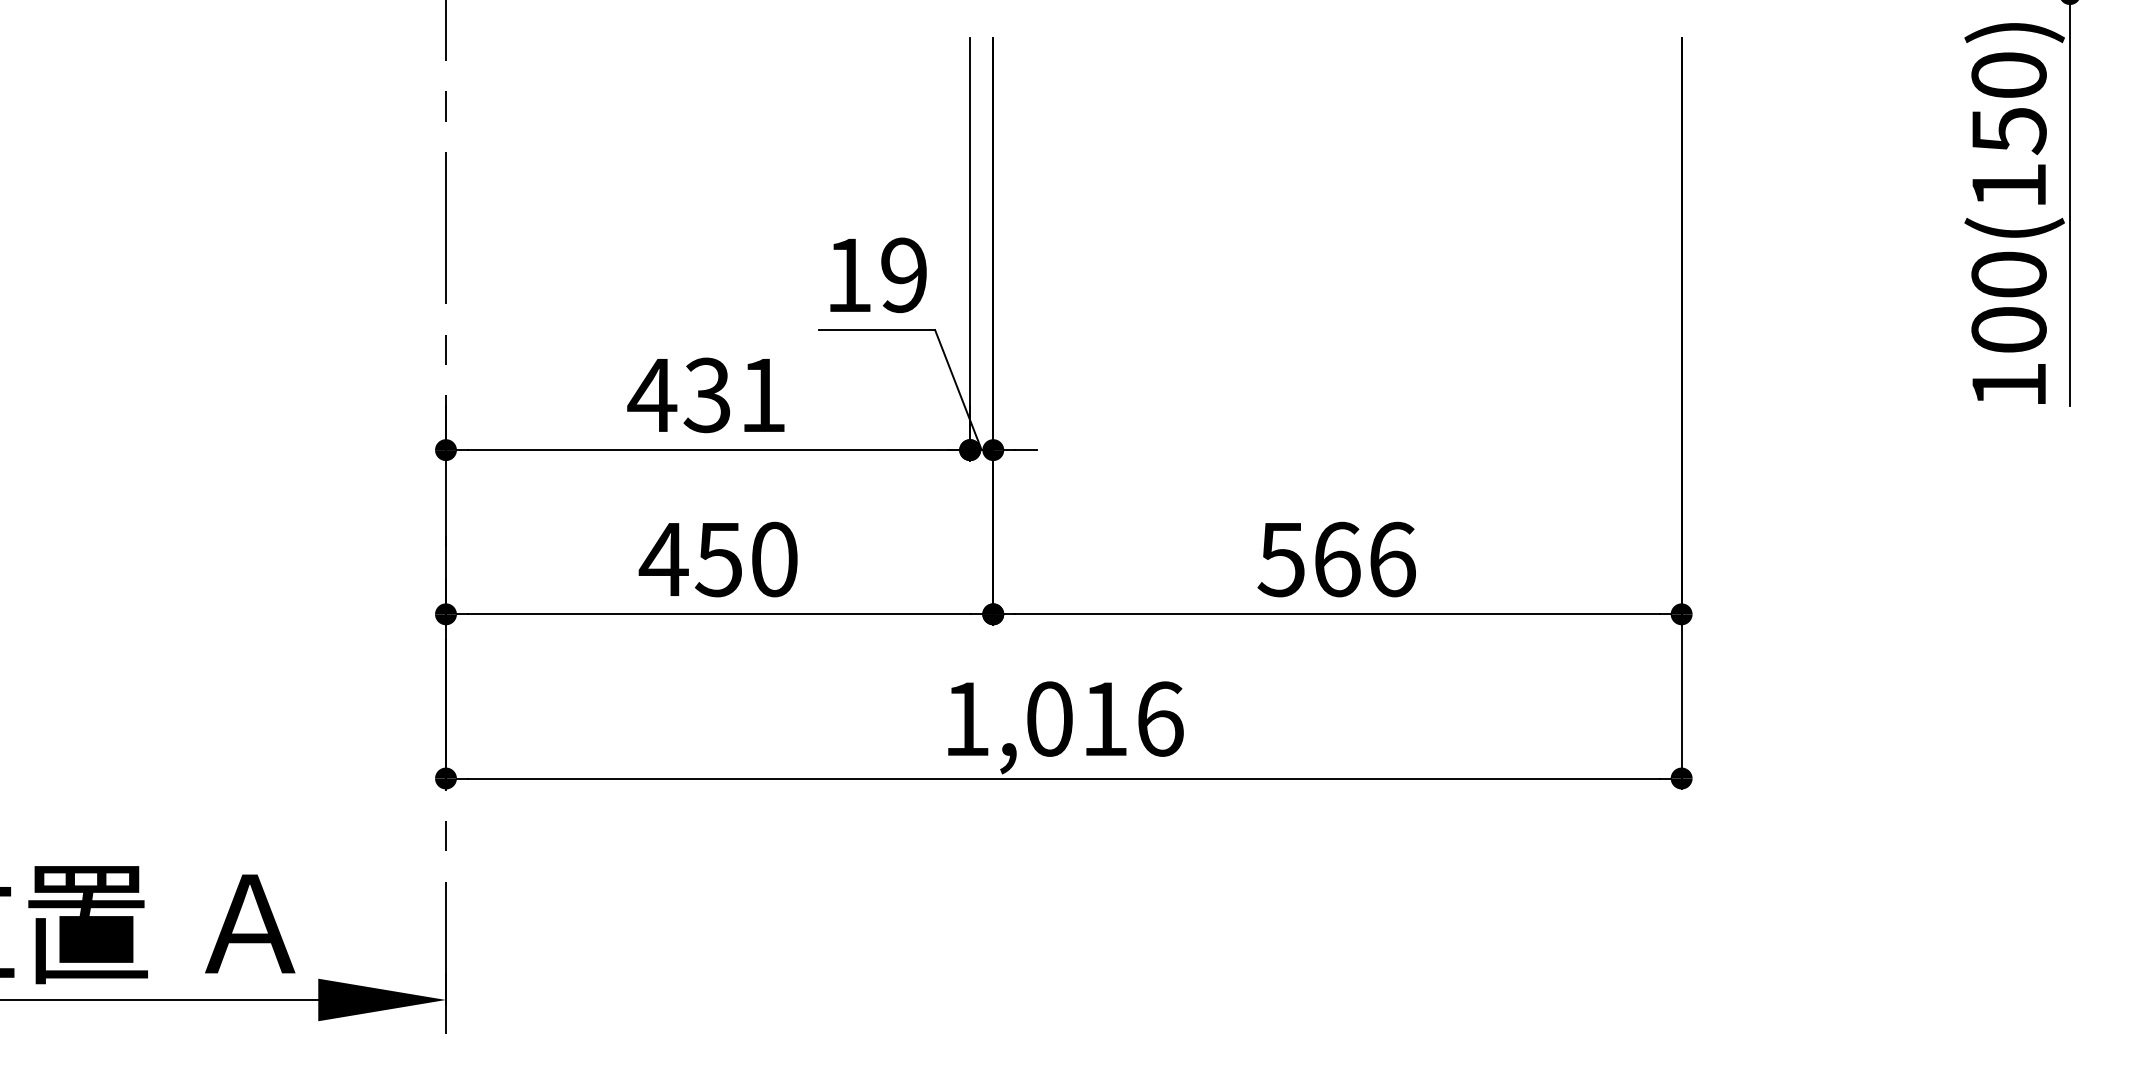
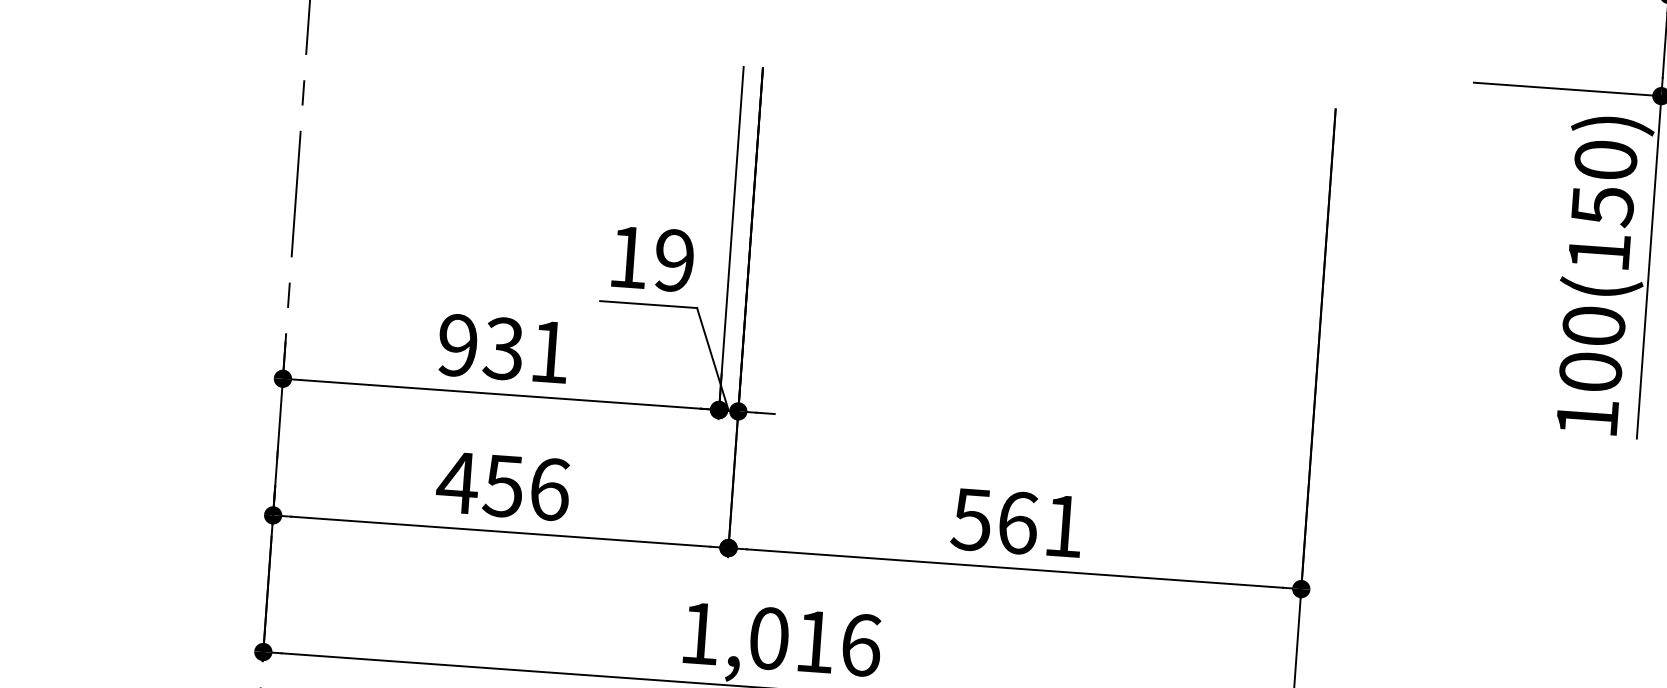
text: (652, 395) -> (458, 345), 431 -> 931
text: (775, 559) -> (550, 489), 450 -> 456
text: (1392, 559) -> (1063, 526), 566 -> 561

